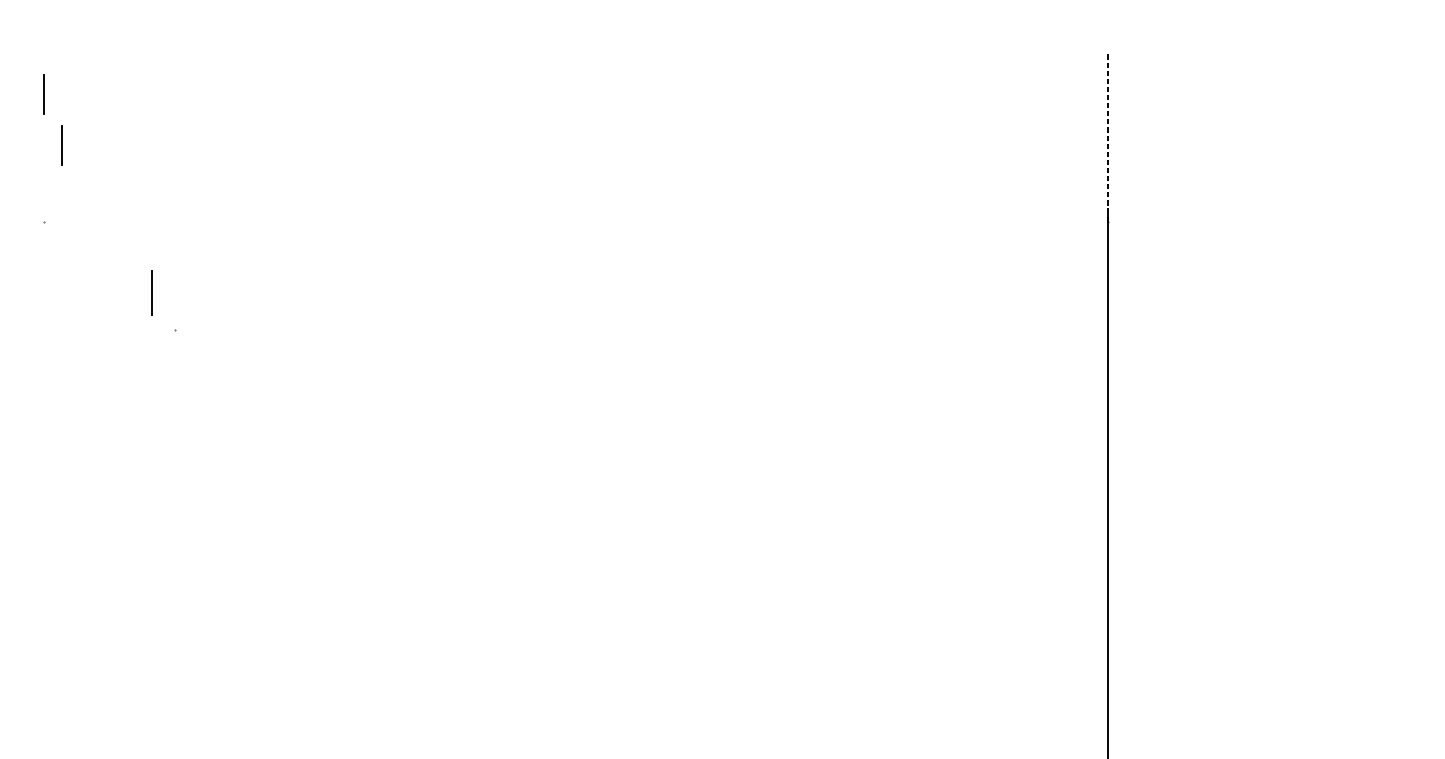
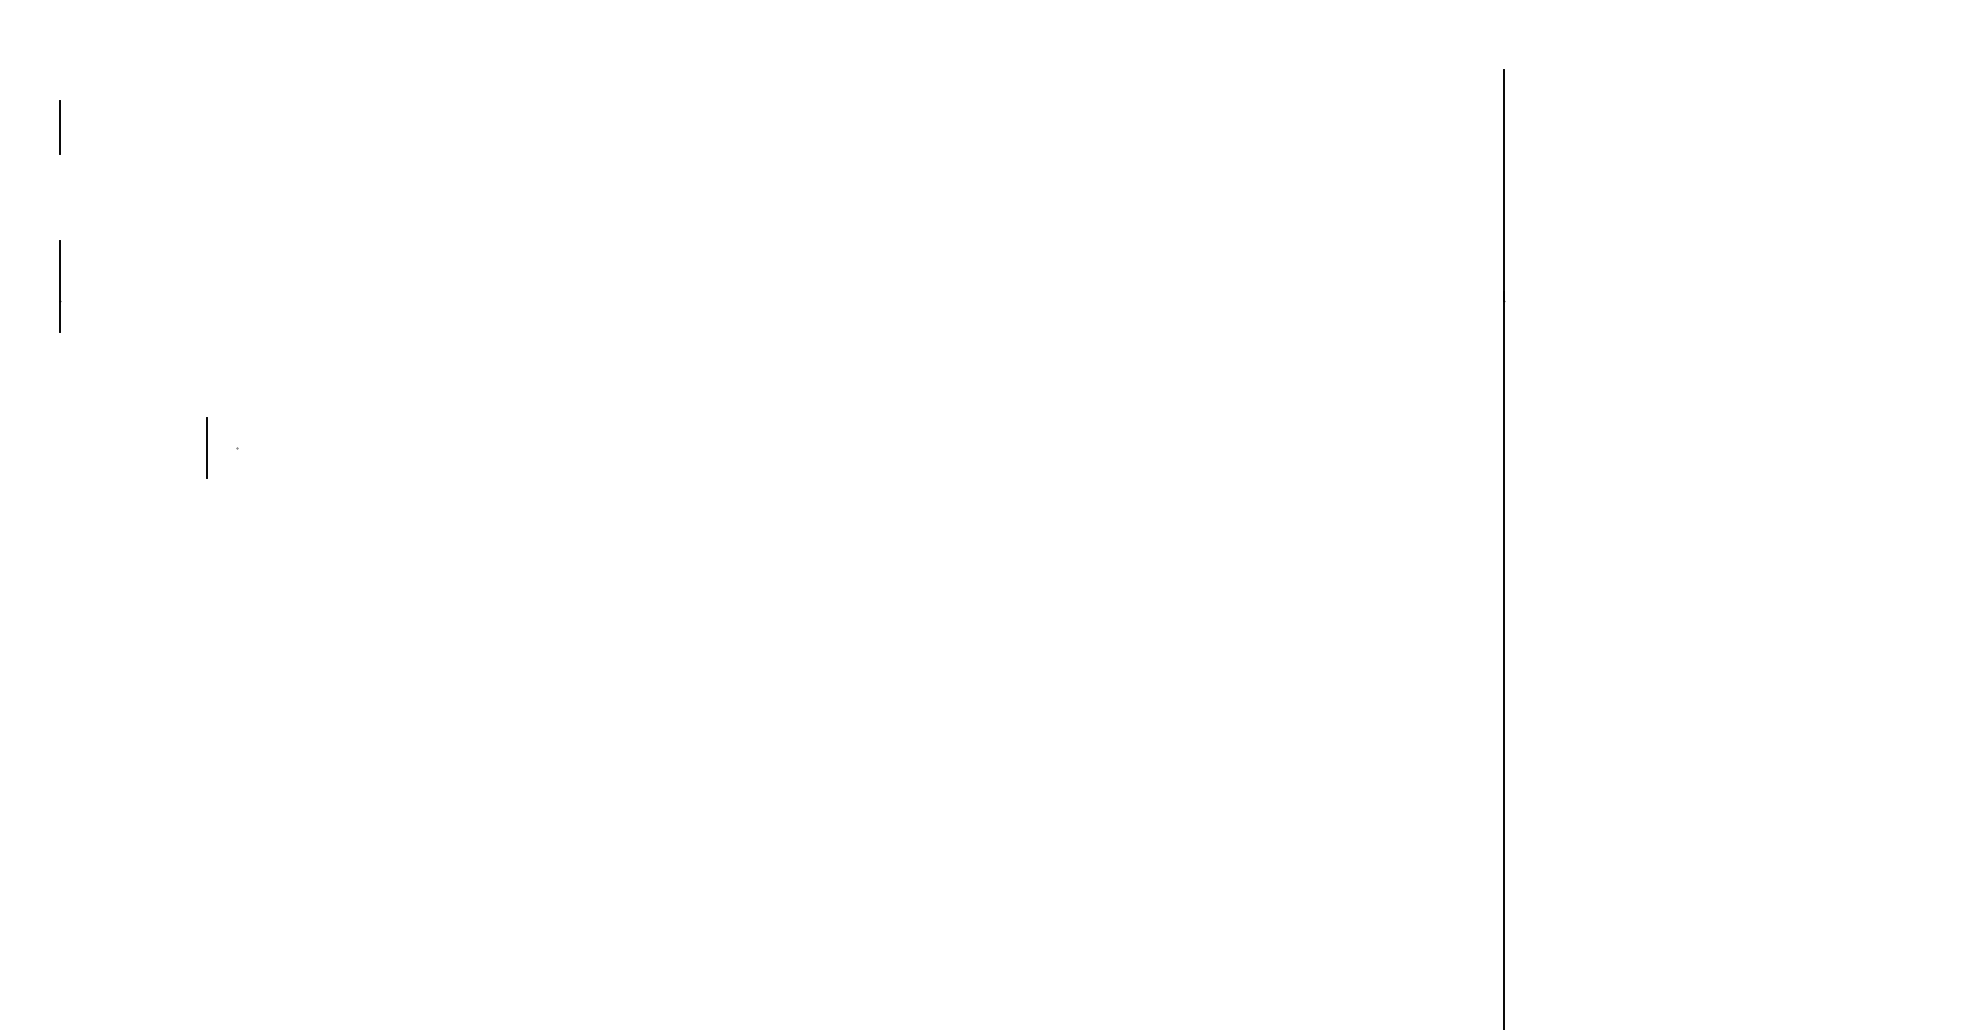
line: (1107, 135) -> (1503, 184), dashed -> solid
line: (62, 145) -> (84, 197), removed
line: (43, 211) -> (59, 286), added
line: (152, 292) -> (206, 447), moved

